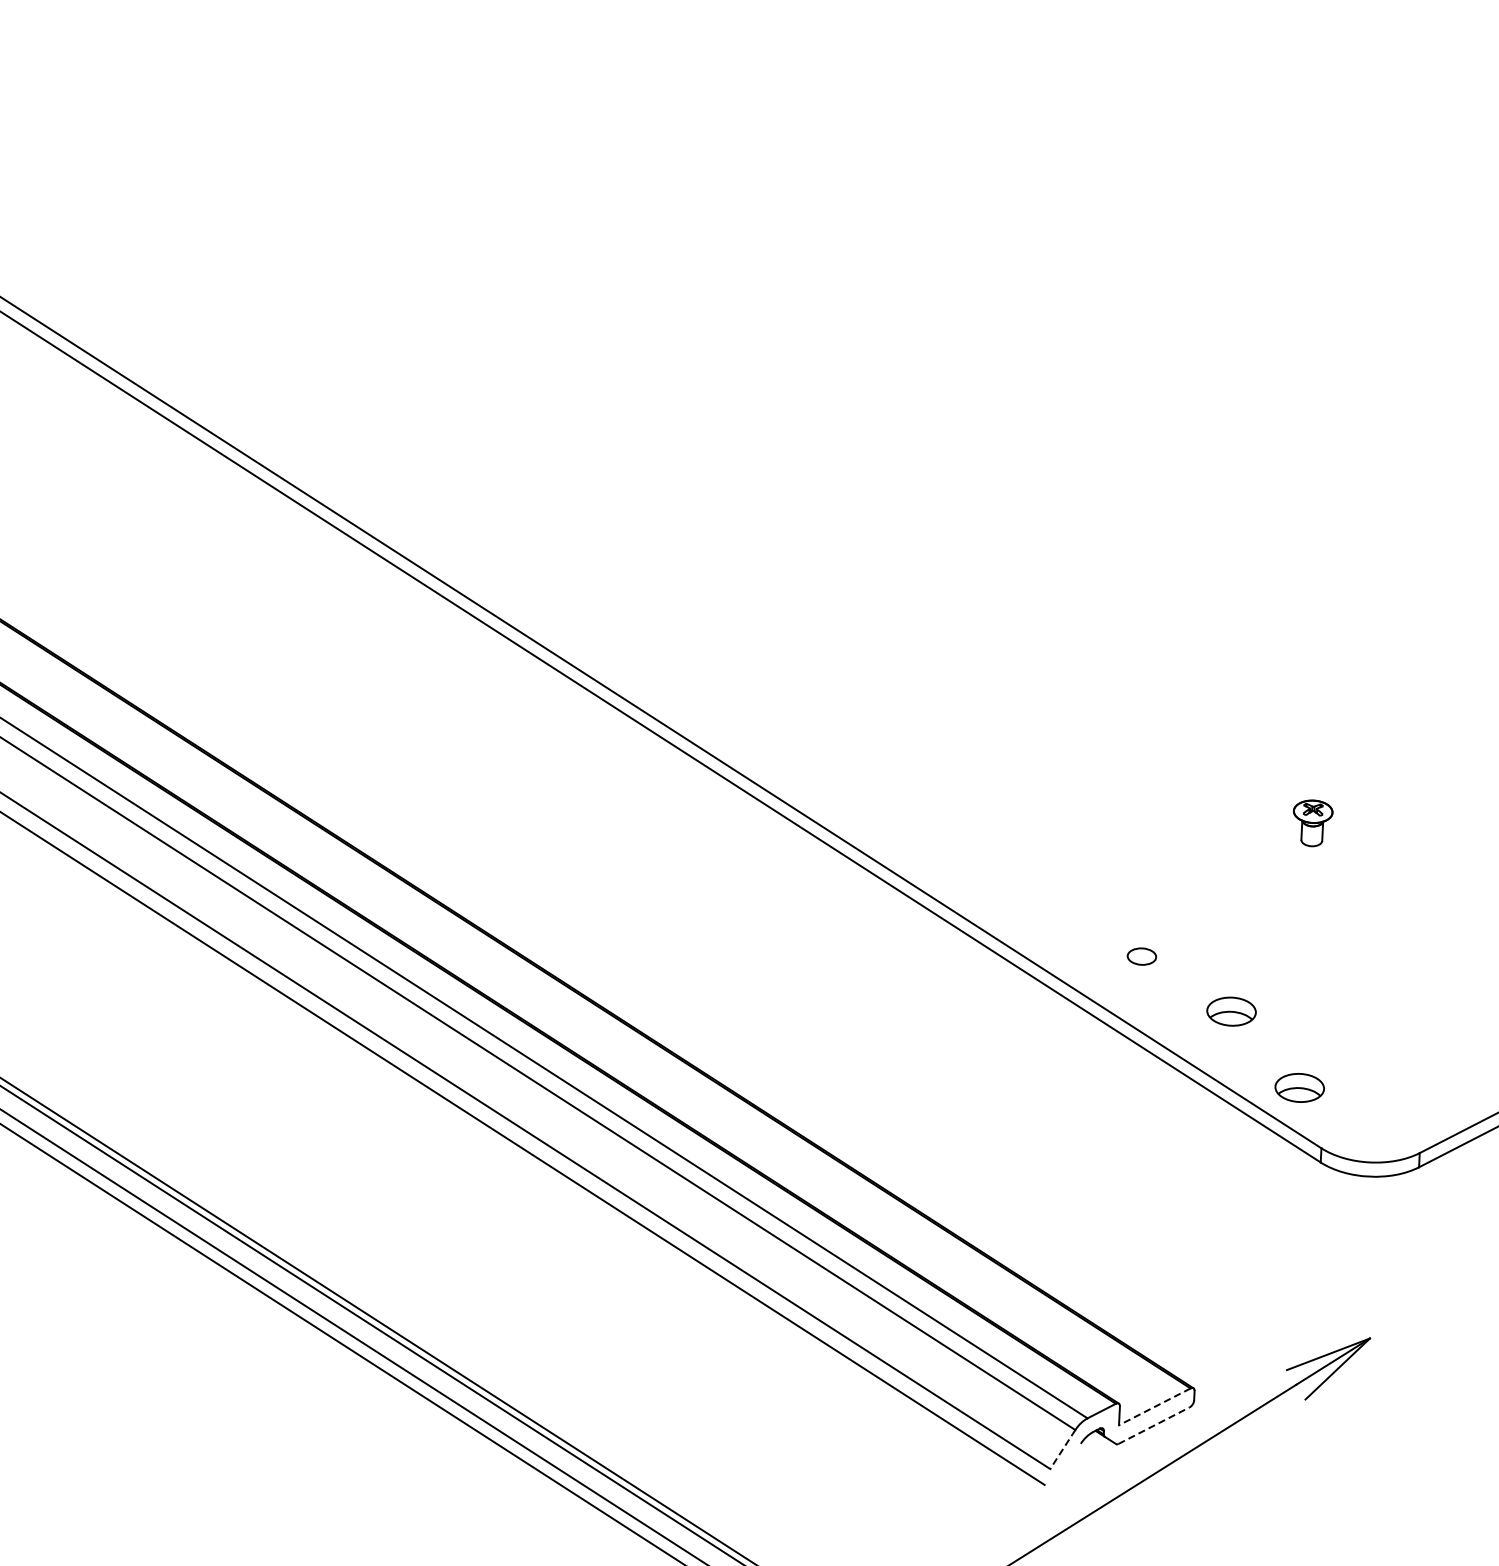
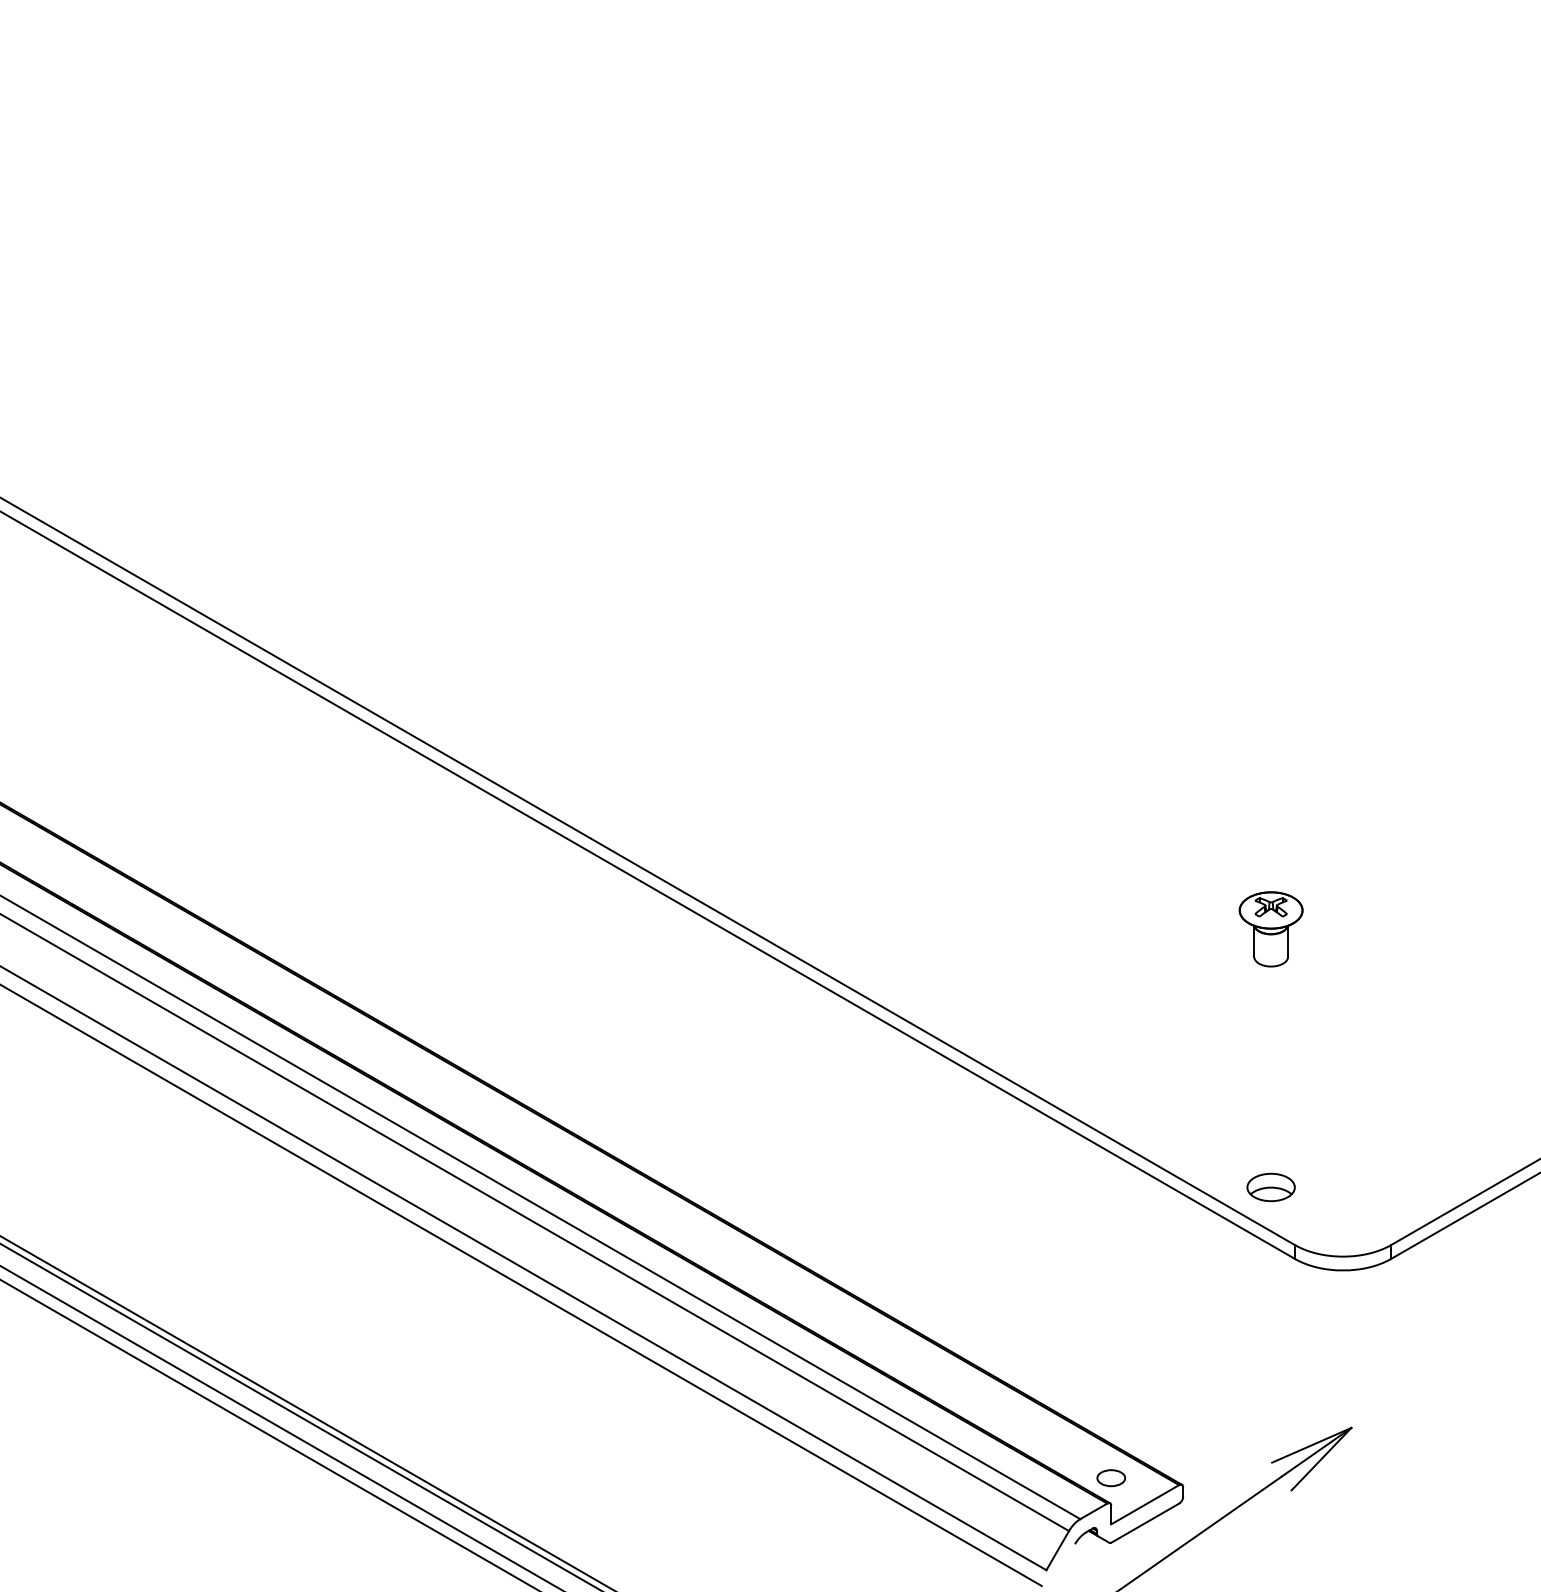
part: (1312, 823) -> (1270, 929), size x1.67
part: (1142, 956) -> (1111, 1478), moved
part: (1230, 1011) -> (1200, 1116), removed
line: (1154, 1406) -> (1144, 1504), dashed -> solid
line: (1154, 1425) -> (1145, 1522), dashed -> solid
line: (1062, 1449) -> (1057, 1550), dashed -> solid

